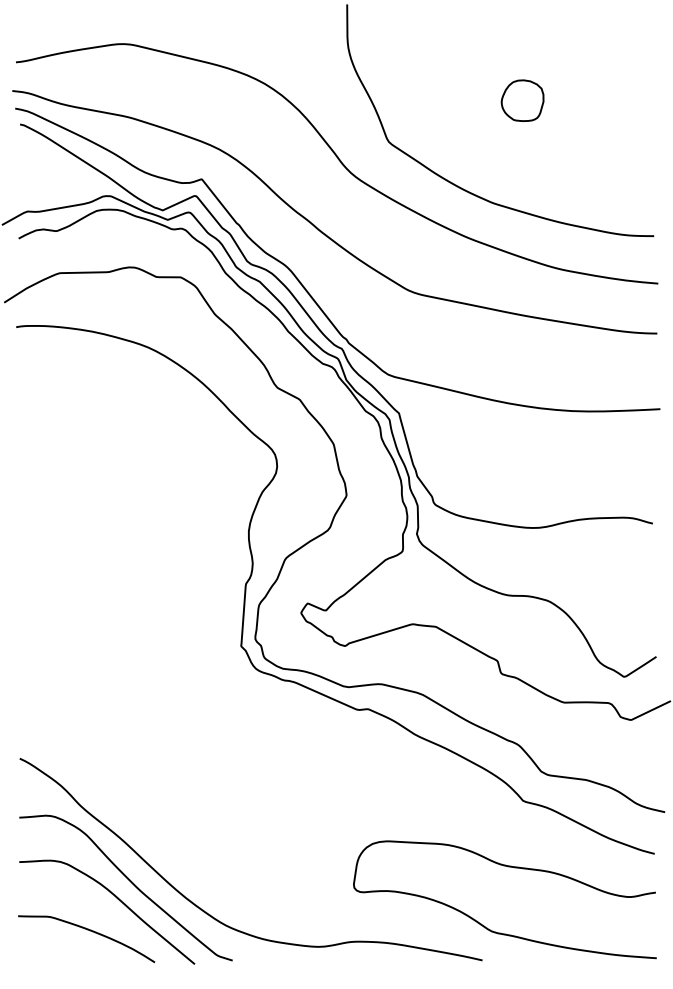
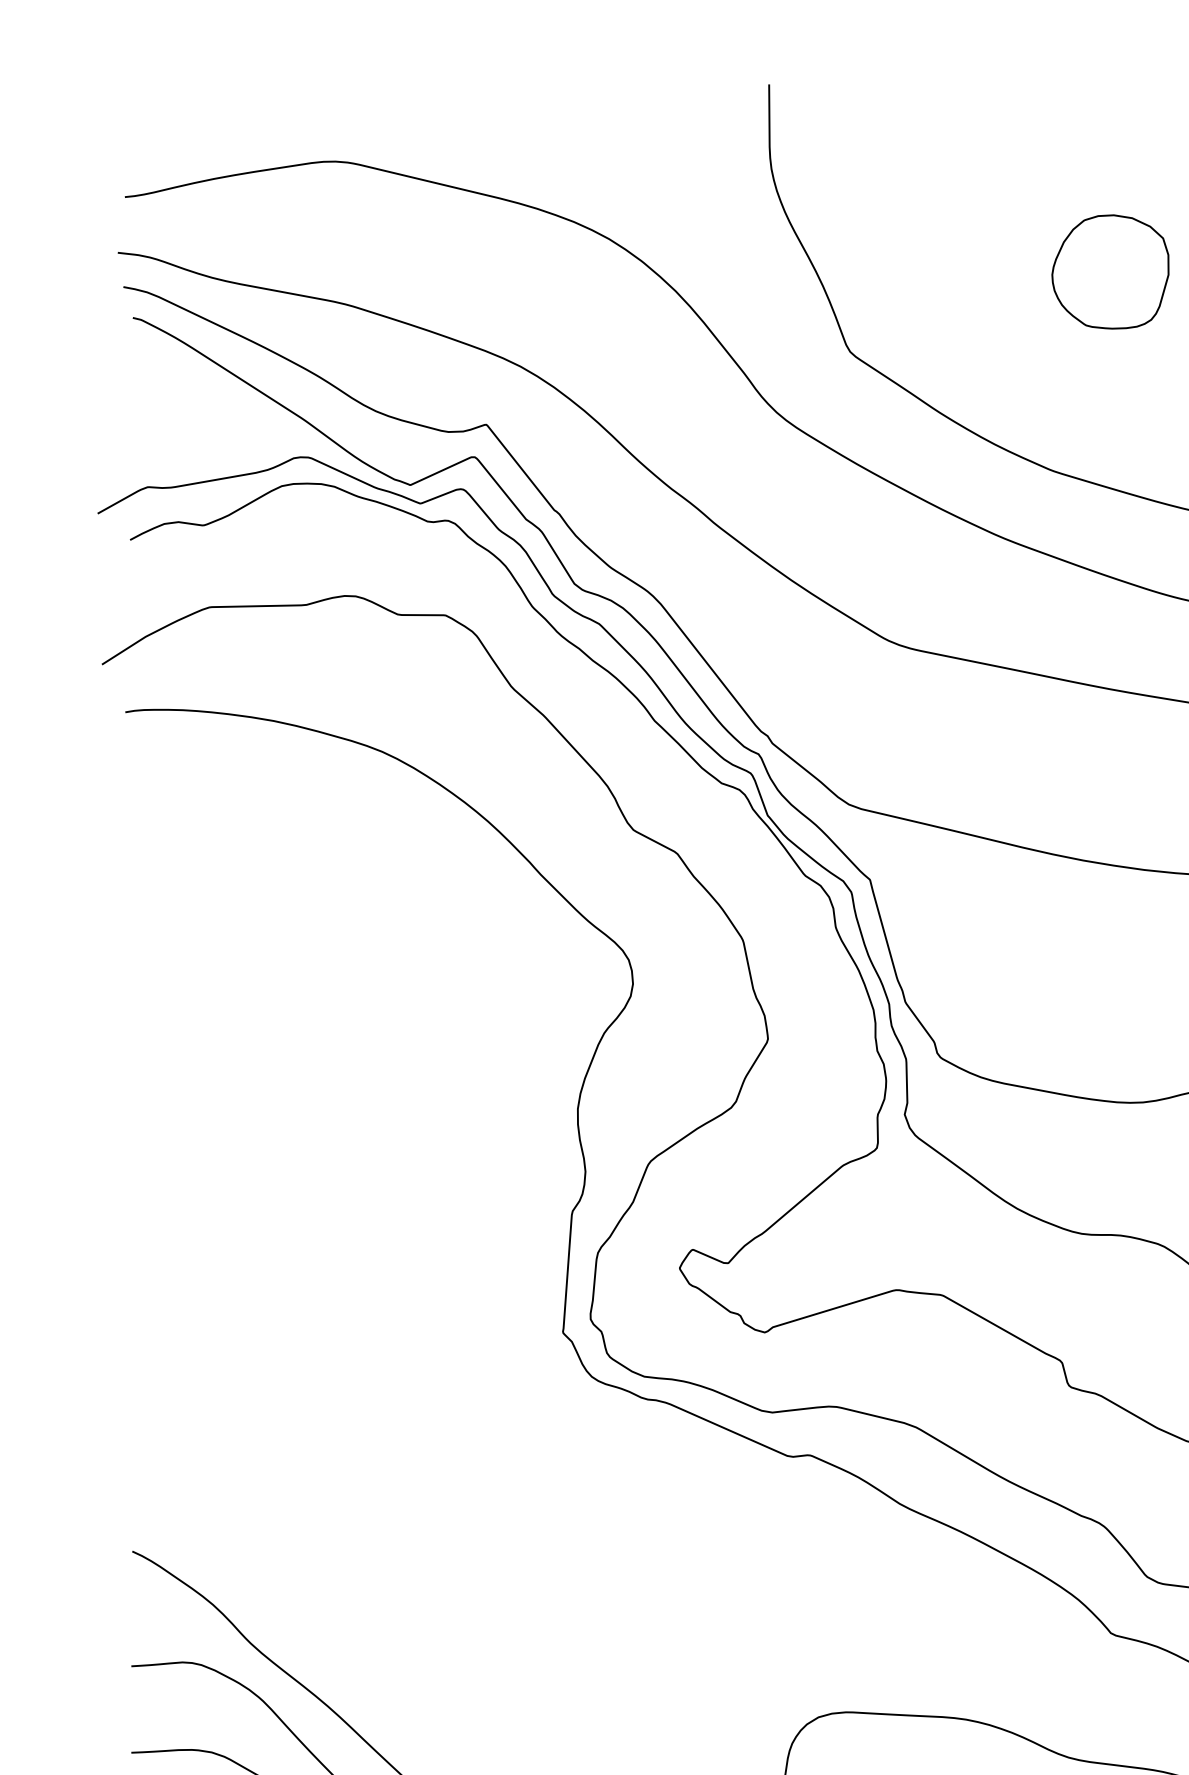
part: (522, 100) -> (1110, 271), size x1.43

